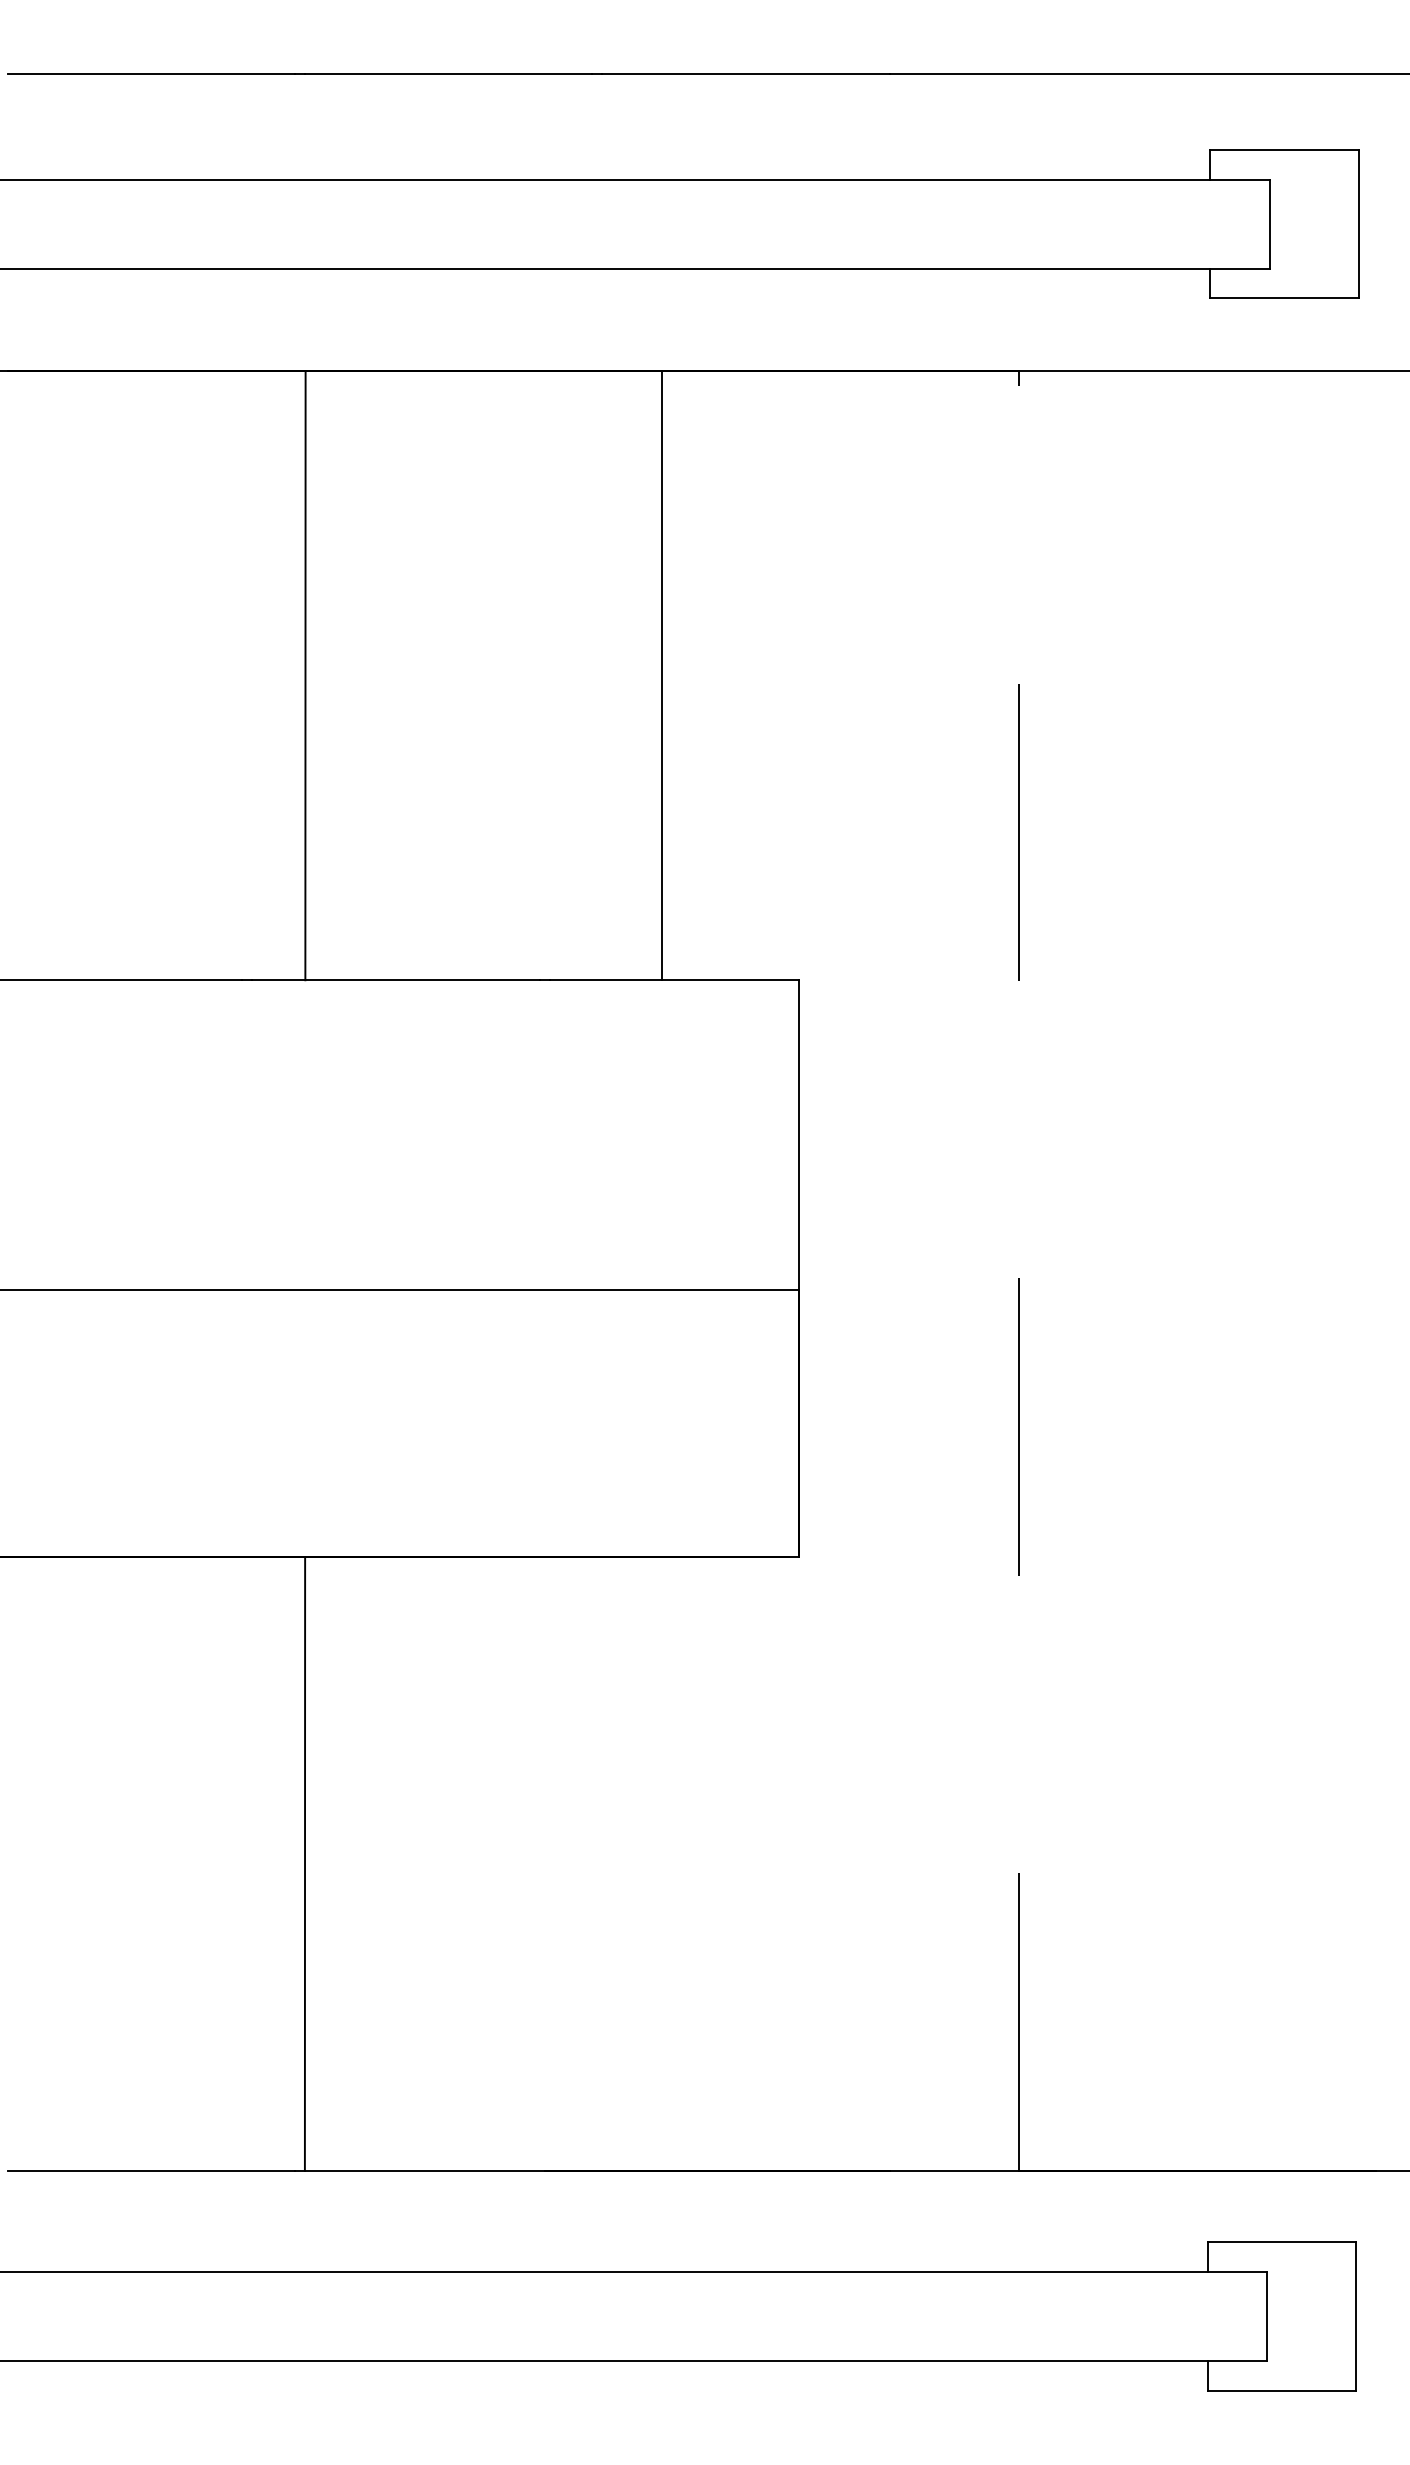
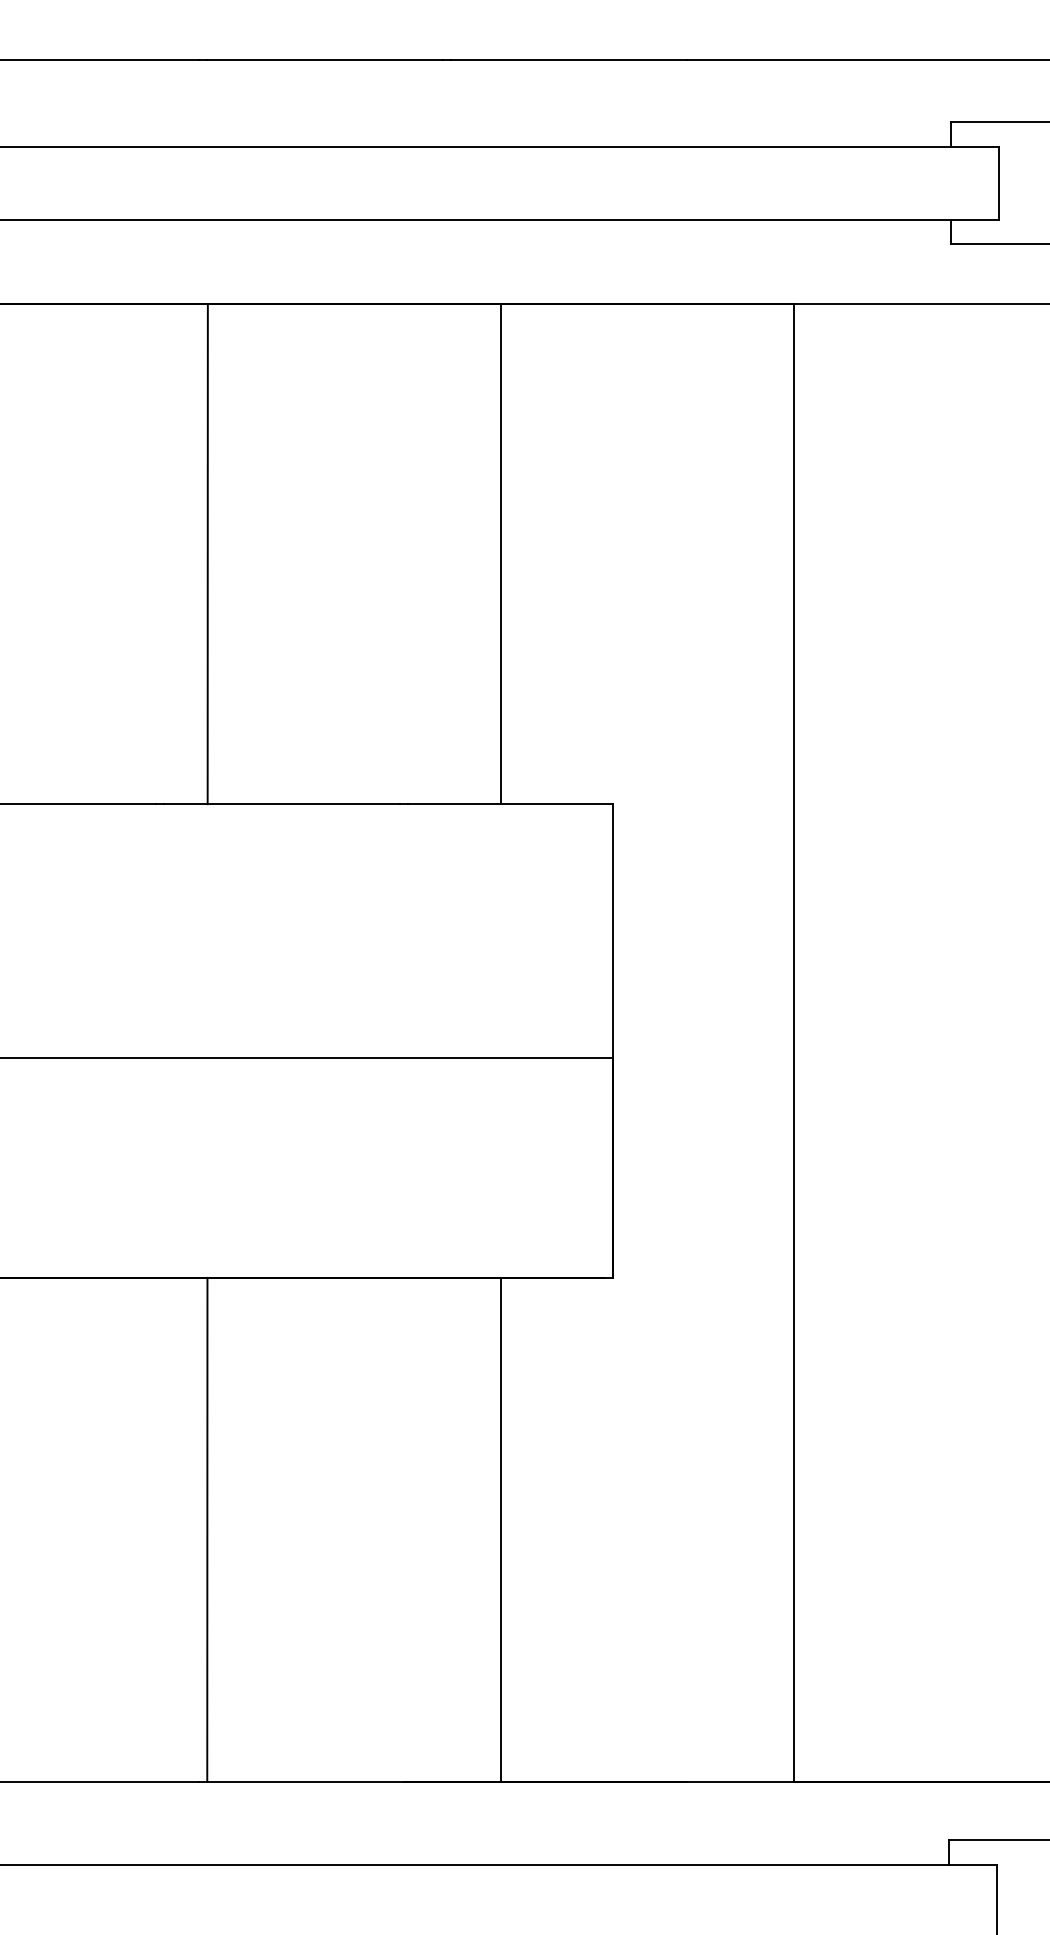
line: (1019, 1270) -> (794, 1042), dashed -> solid
line: (662, 1863) -> (500, 1529), added

